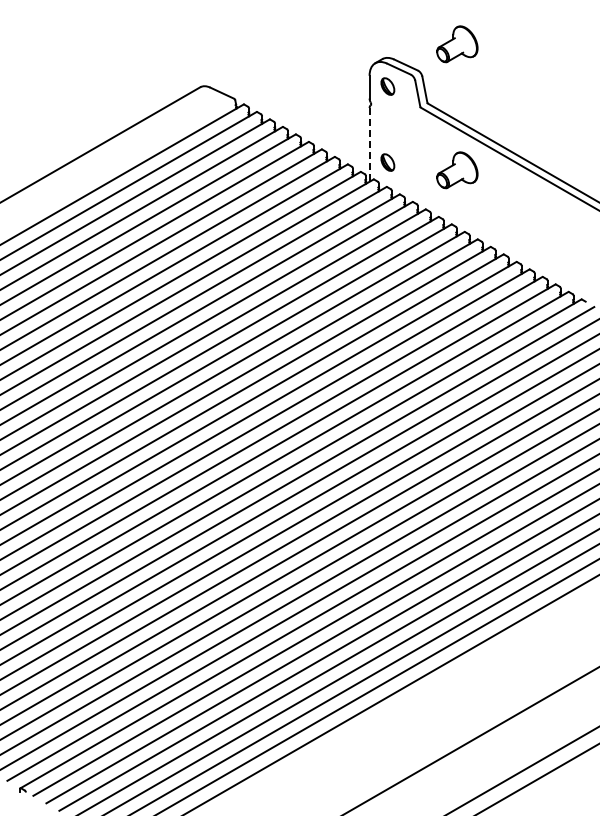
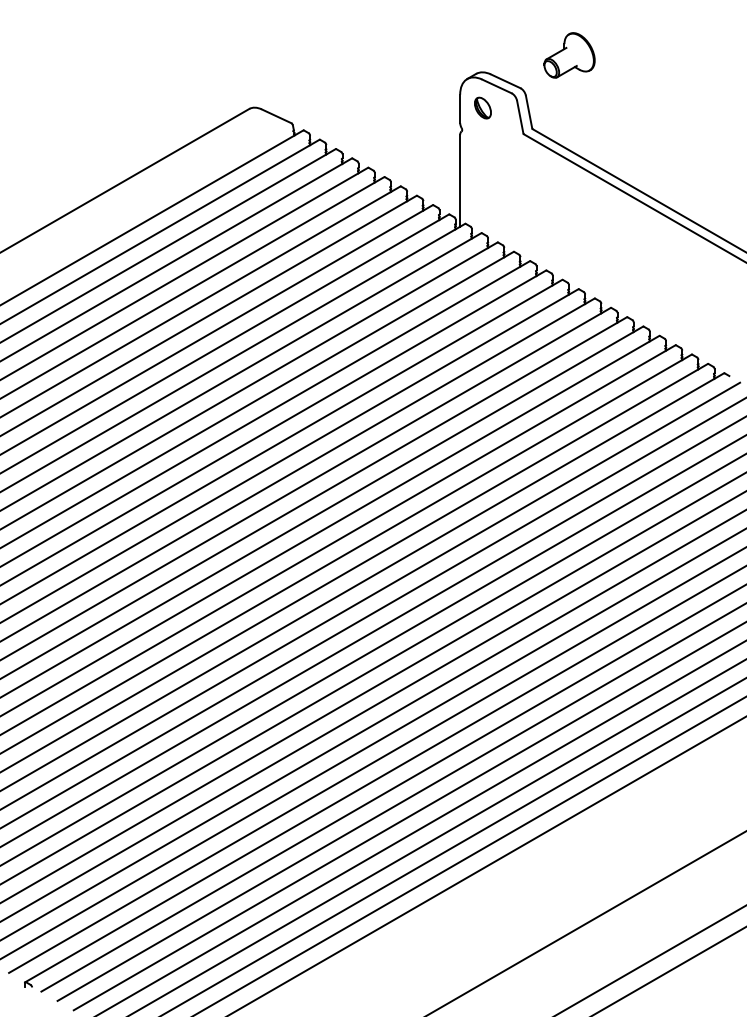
line: (369, 144) -> (460, 180), dashed -> solid
part: (387, 162) -> (482, 202), removed
part: (457, 170) -> (569, 212), removed

